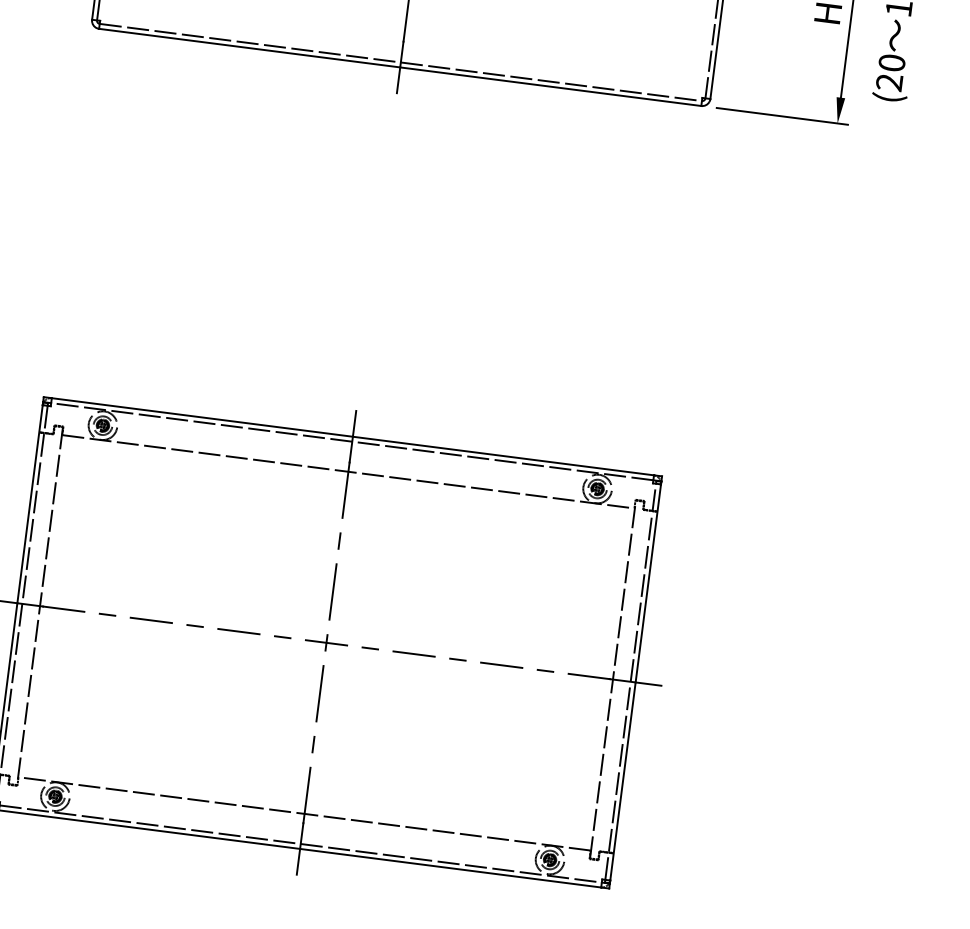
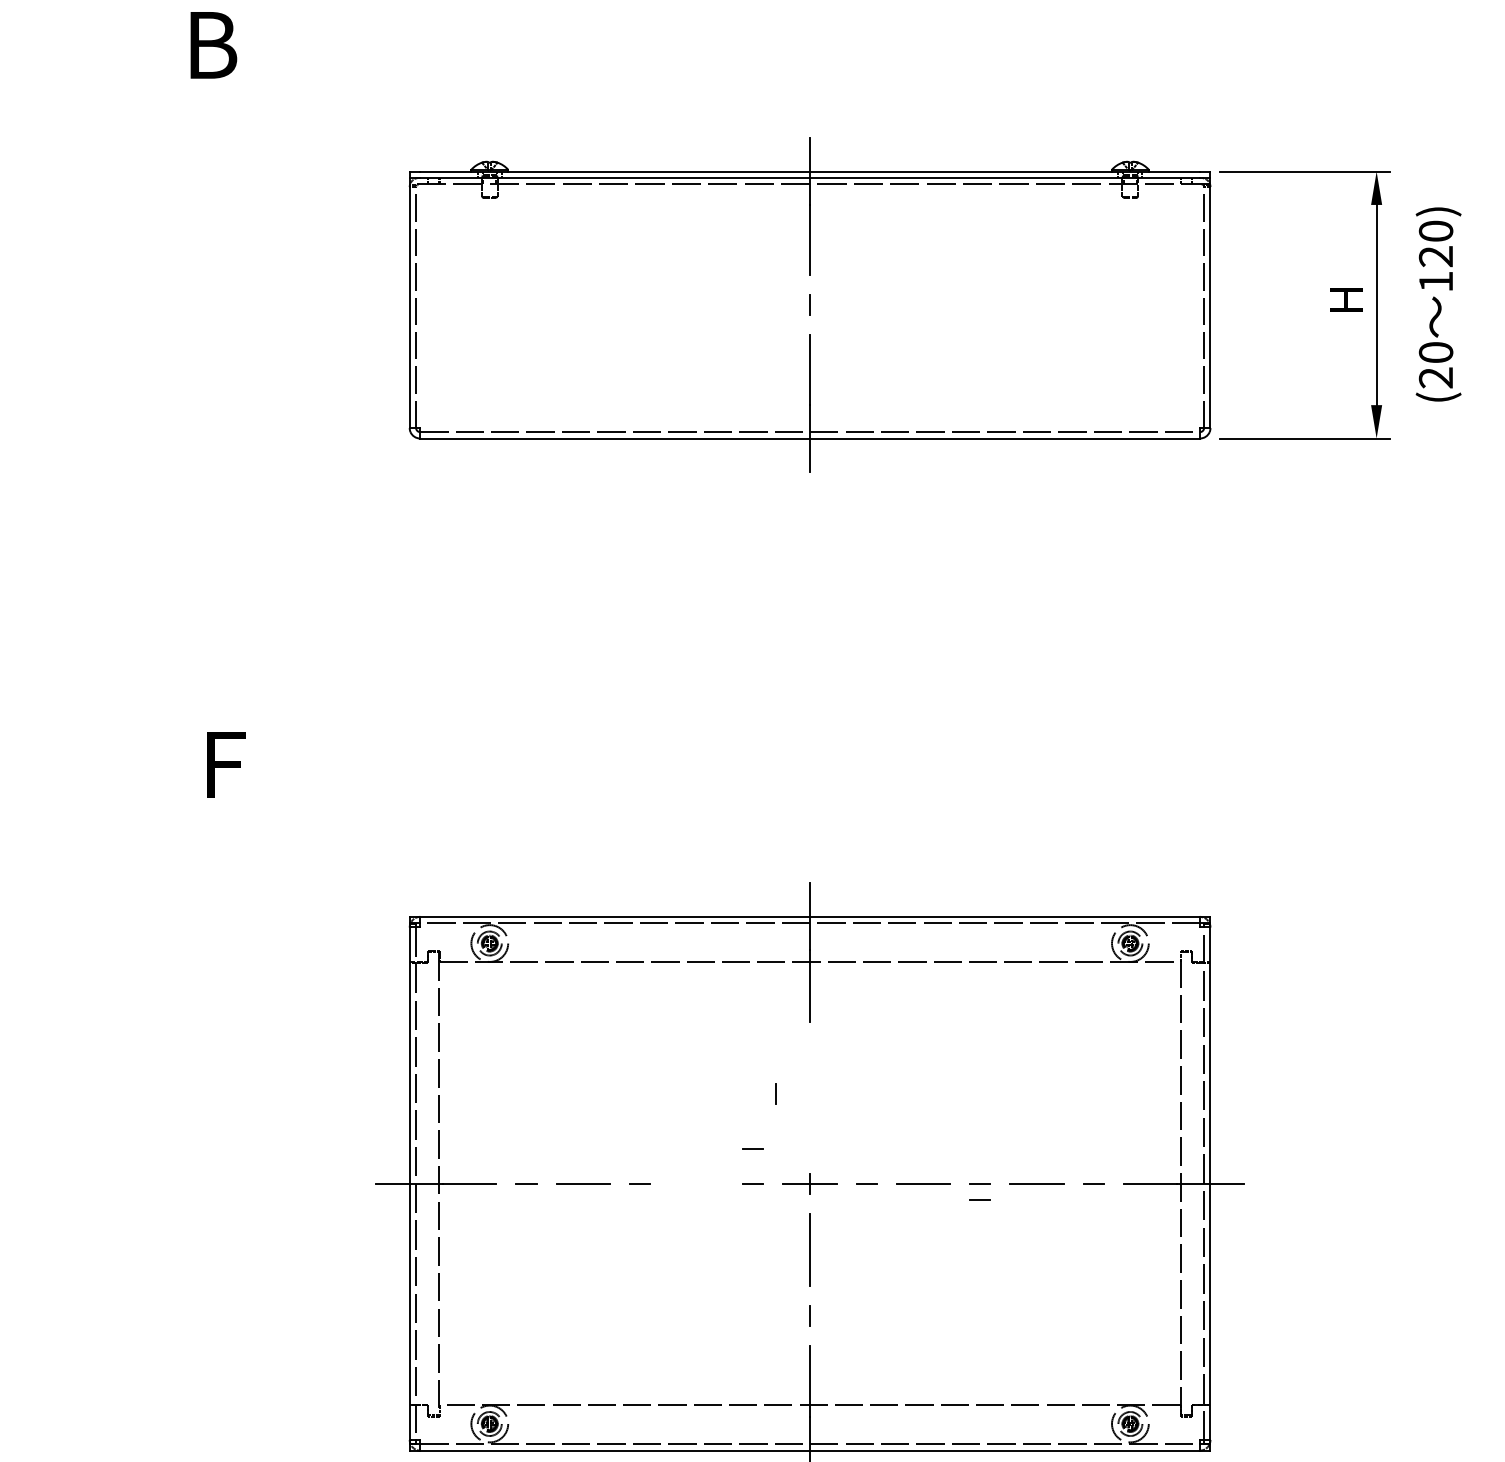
line: (339, 540) -> (775, 1093), moved
line: (333, 591) -> (810, 1117), removed
line: (285, 609) -> (752, 1148), added
line: (238, 631) -> (696, 1183), removed
line: (455, 671) -> (979, 1199), added

